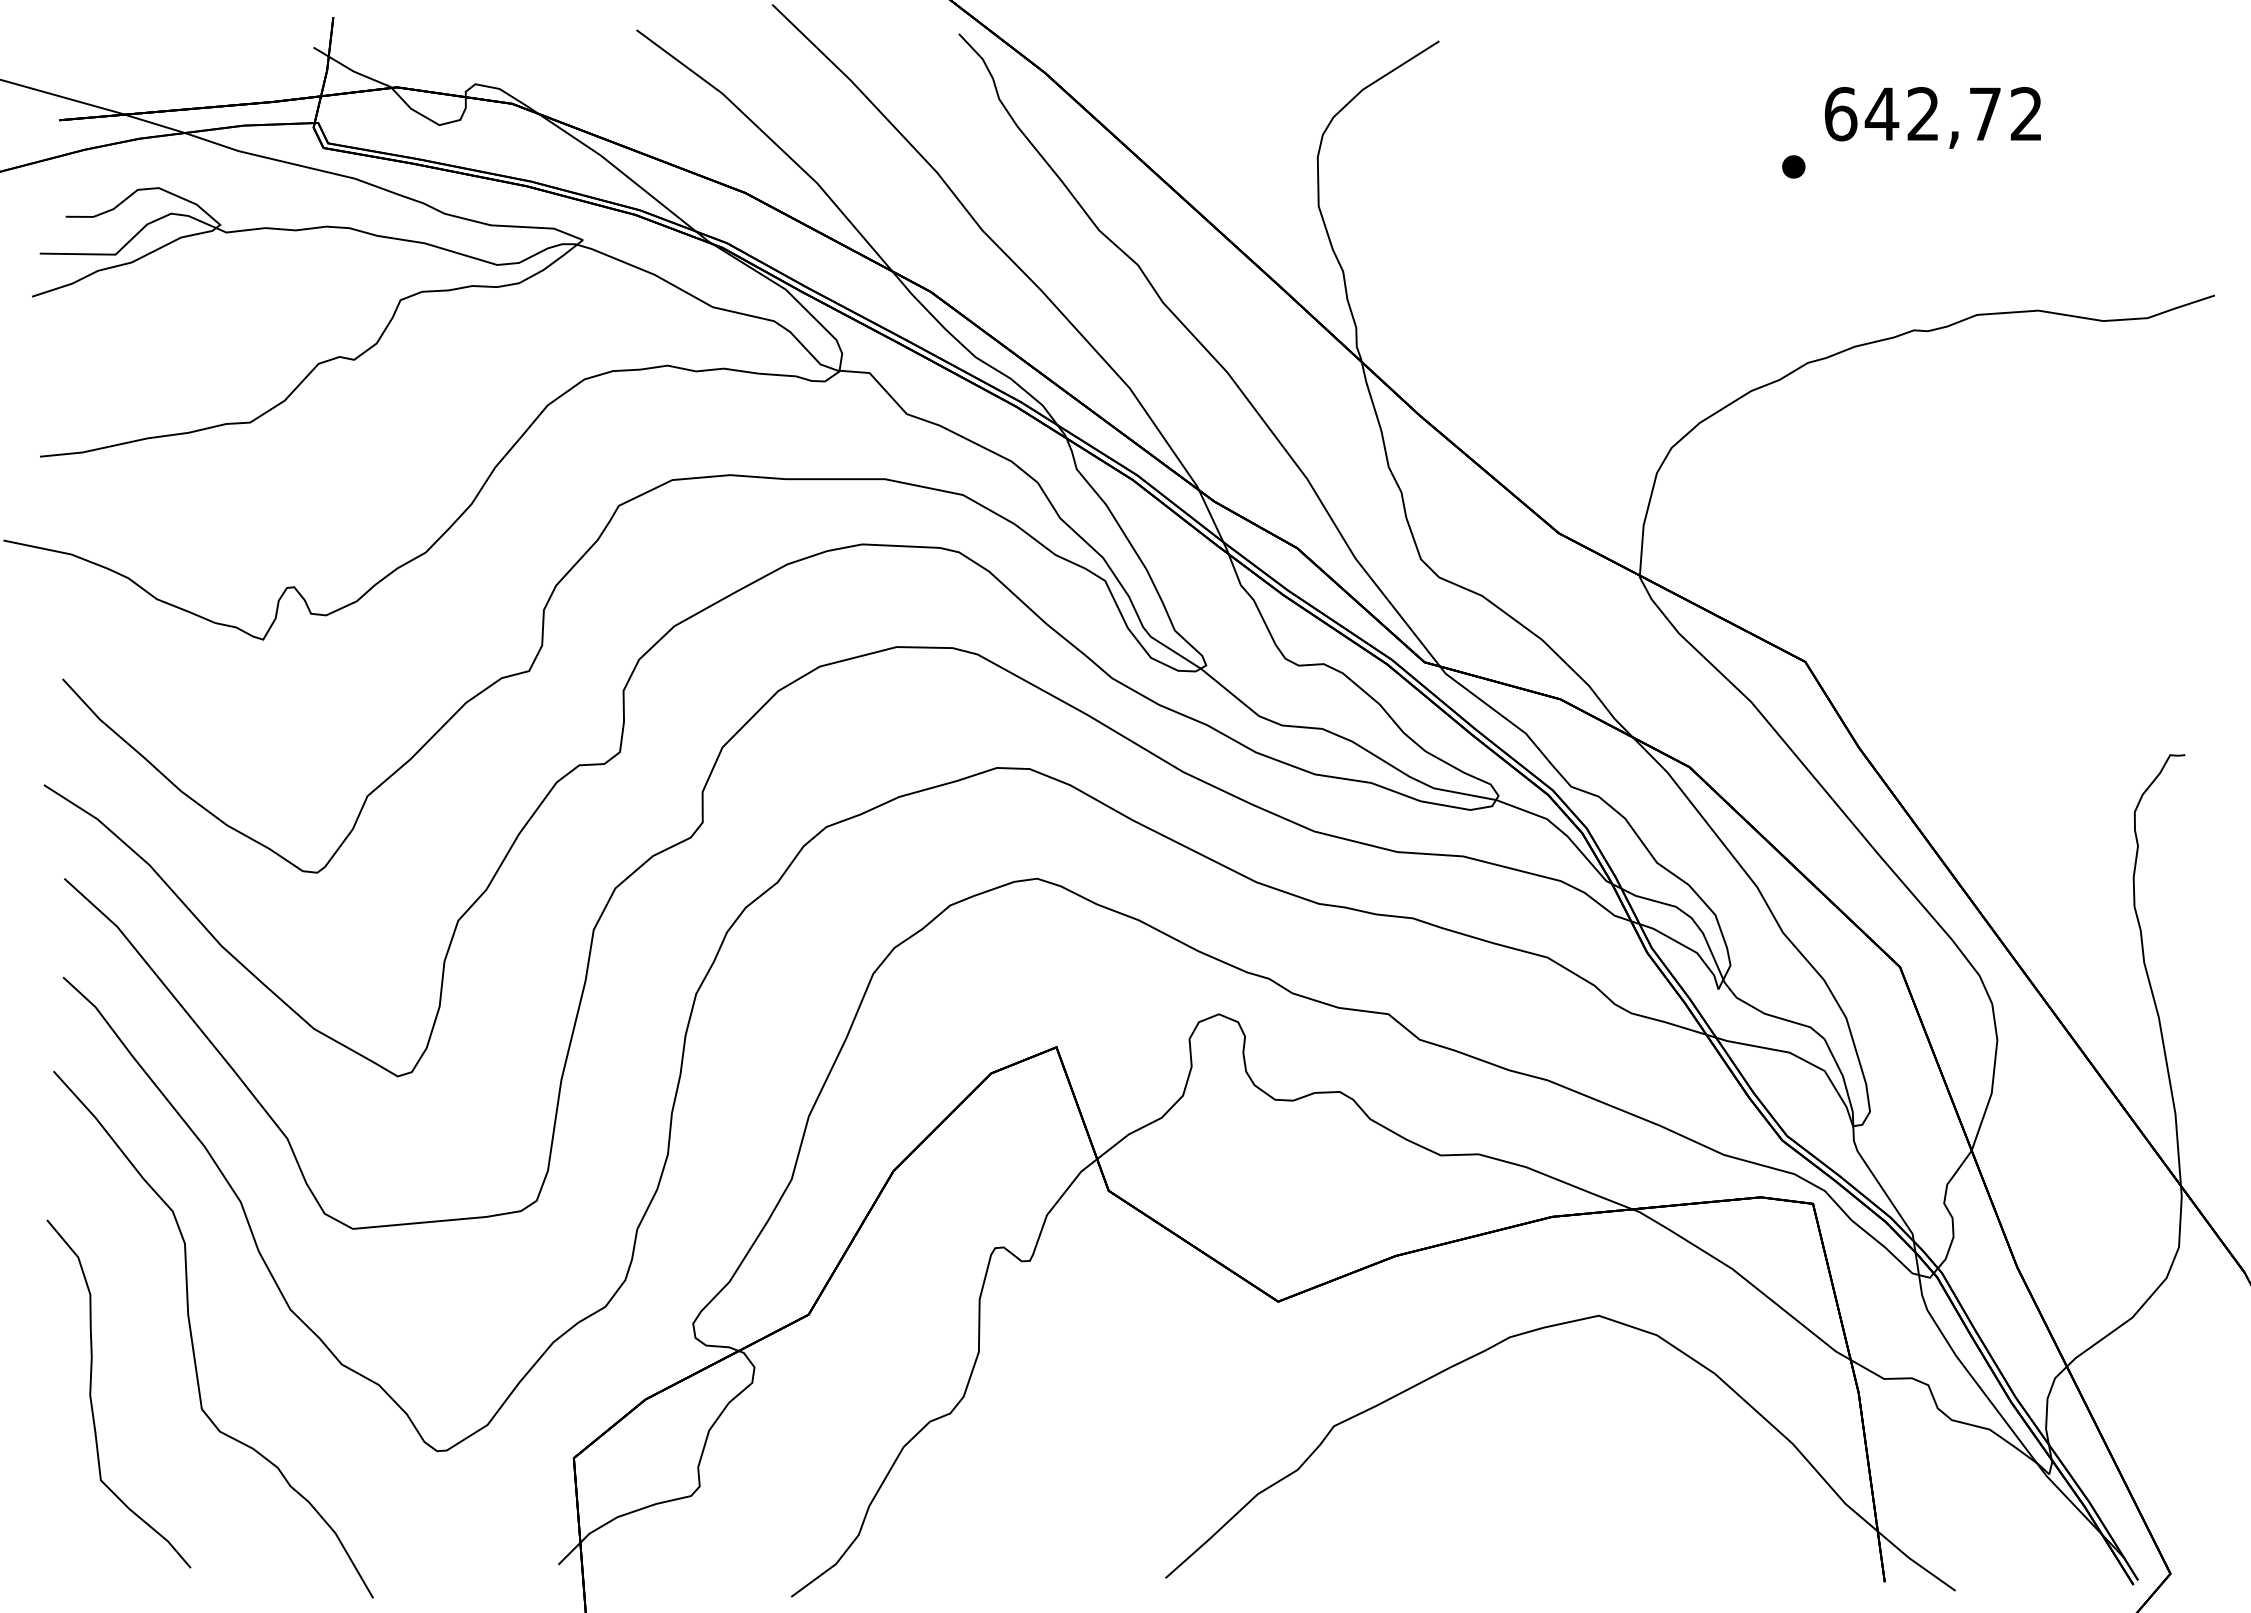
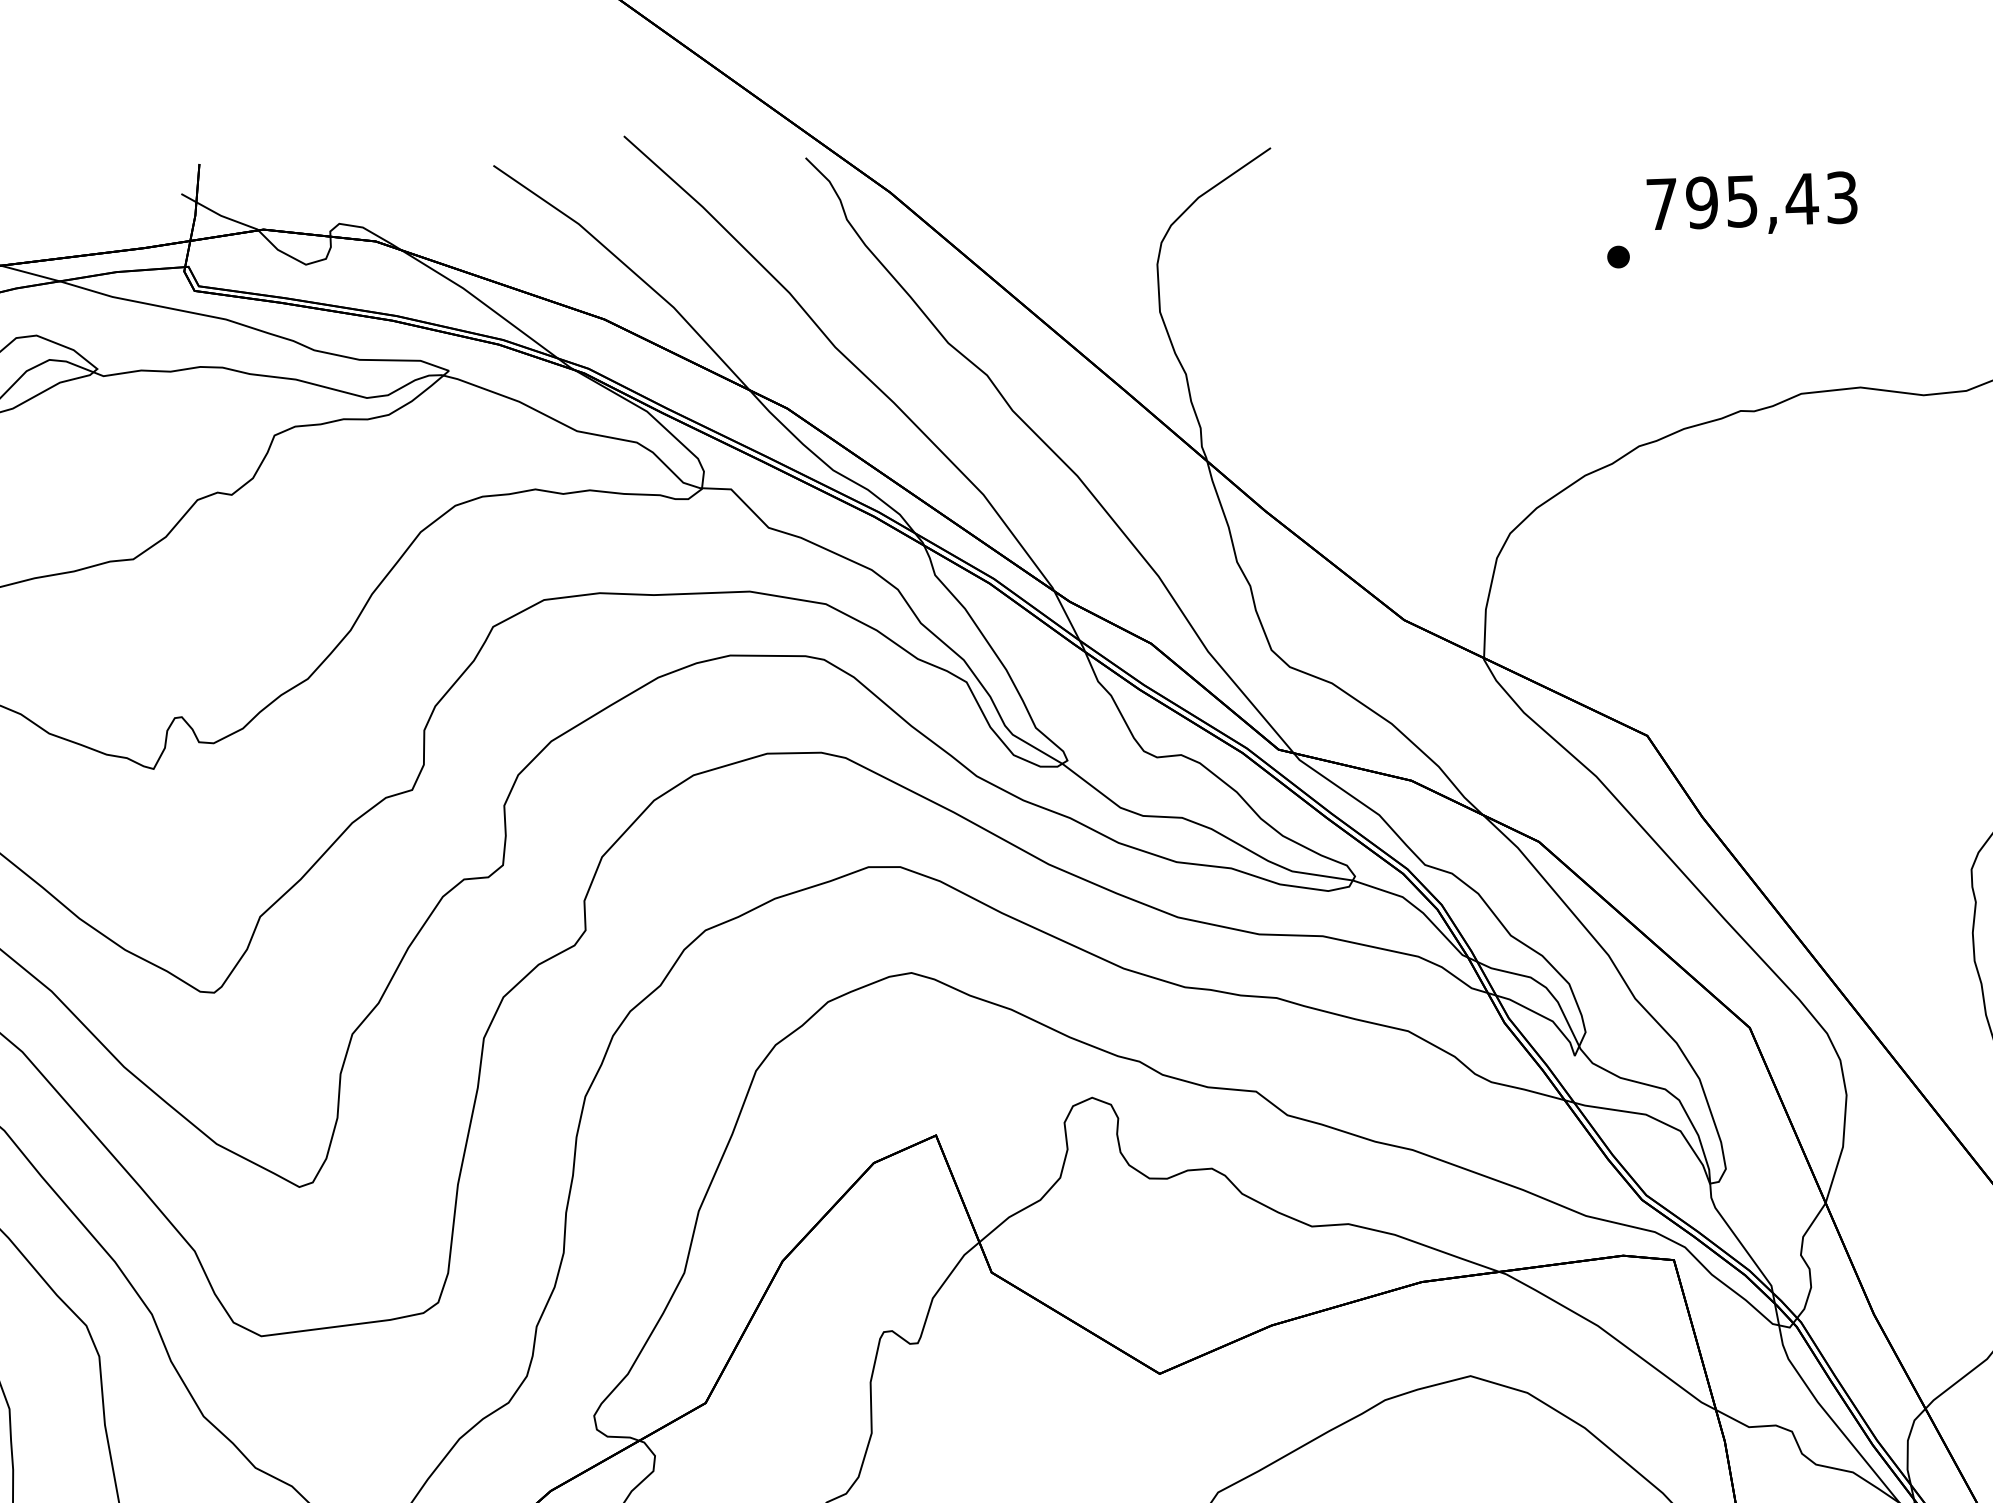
text: (1933, 114) -> (1751, 201), 642,72 -> 795,43

